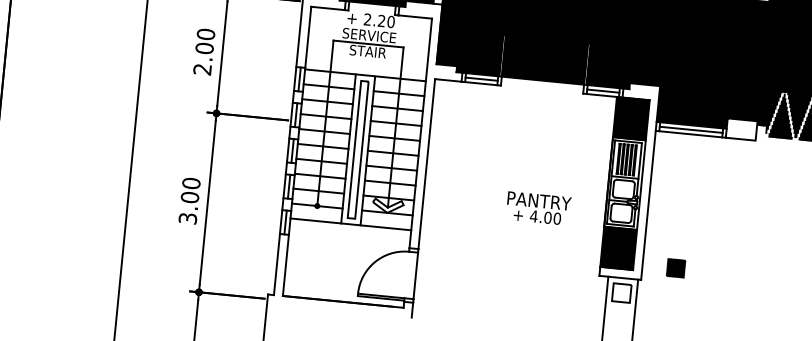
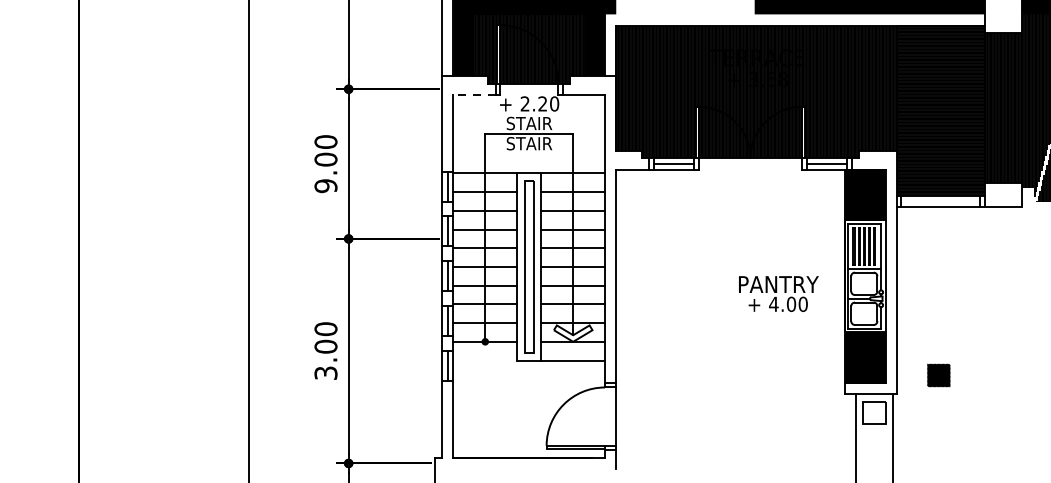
line: (328, 8) -> (474, 94), solid -> dashed
text: (368, 35) -> (528, 123), SERVICE -> STAIR
text: (202, 69) -> (325, 186), 2.00 -> 9.00
line: (690, 129) -> (940, 201), removed
text: (538, 208) -> (778, 293), moved
line: (316, 220) -> (485, 360), removed

